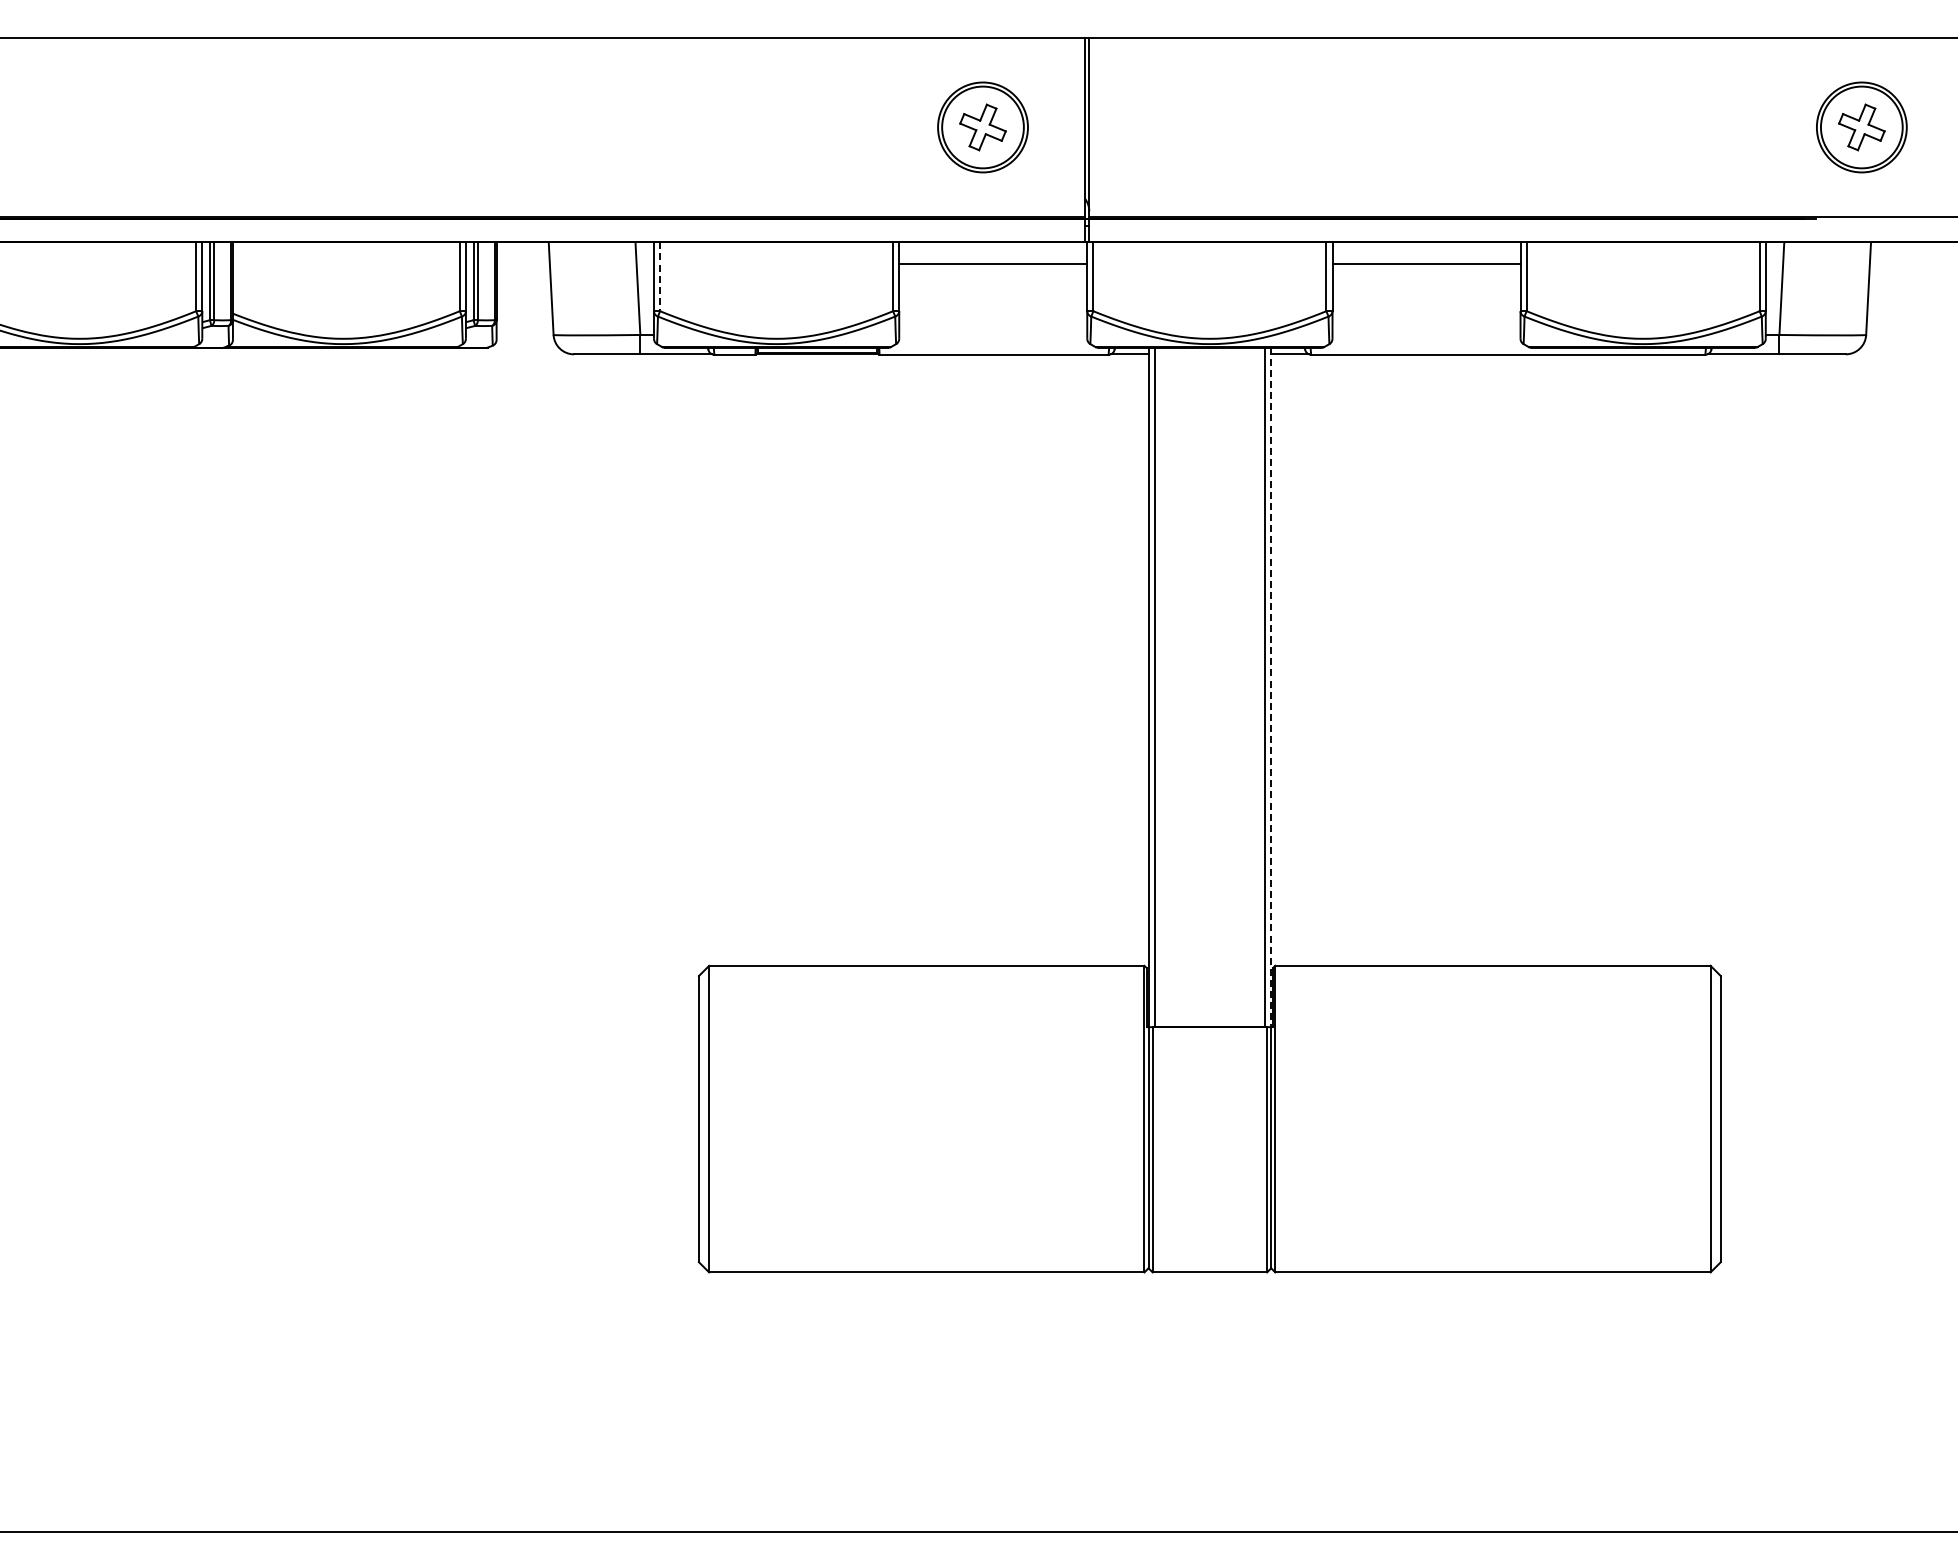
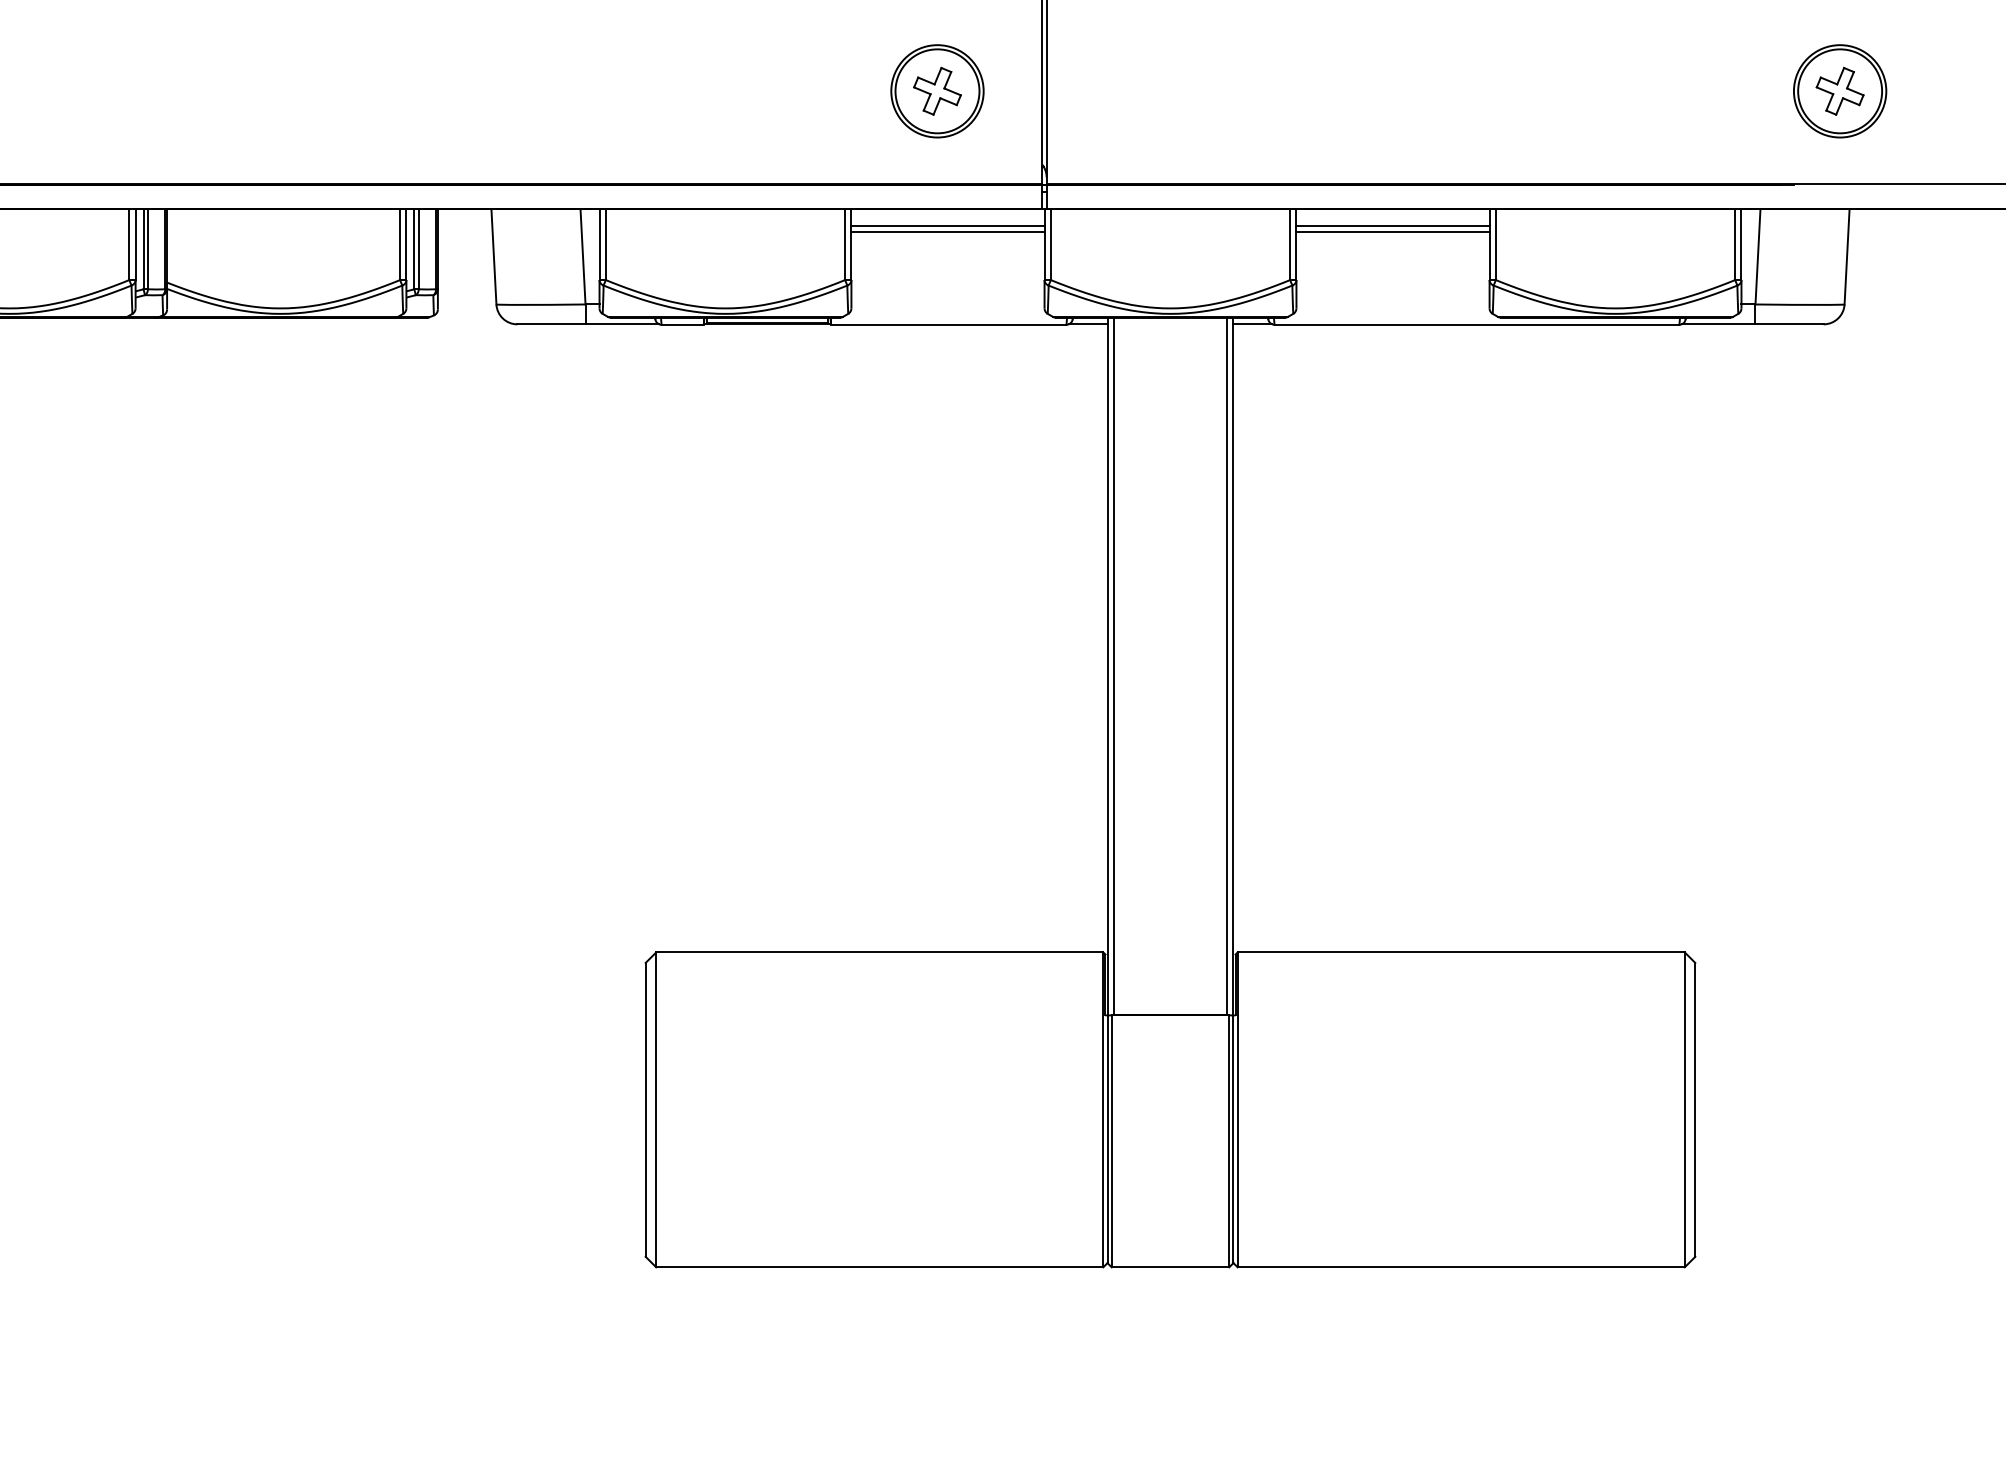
line: (993, 258) -> (948, 225), added
line: (1426, 258) -> (1392, 225), added
line: (660, 277) -> (606, 245), dashed -> solid
line: (1271, 687) -> (1233, 666), dashed -> solid

